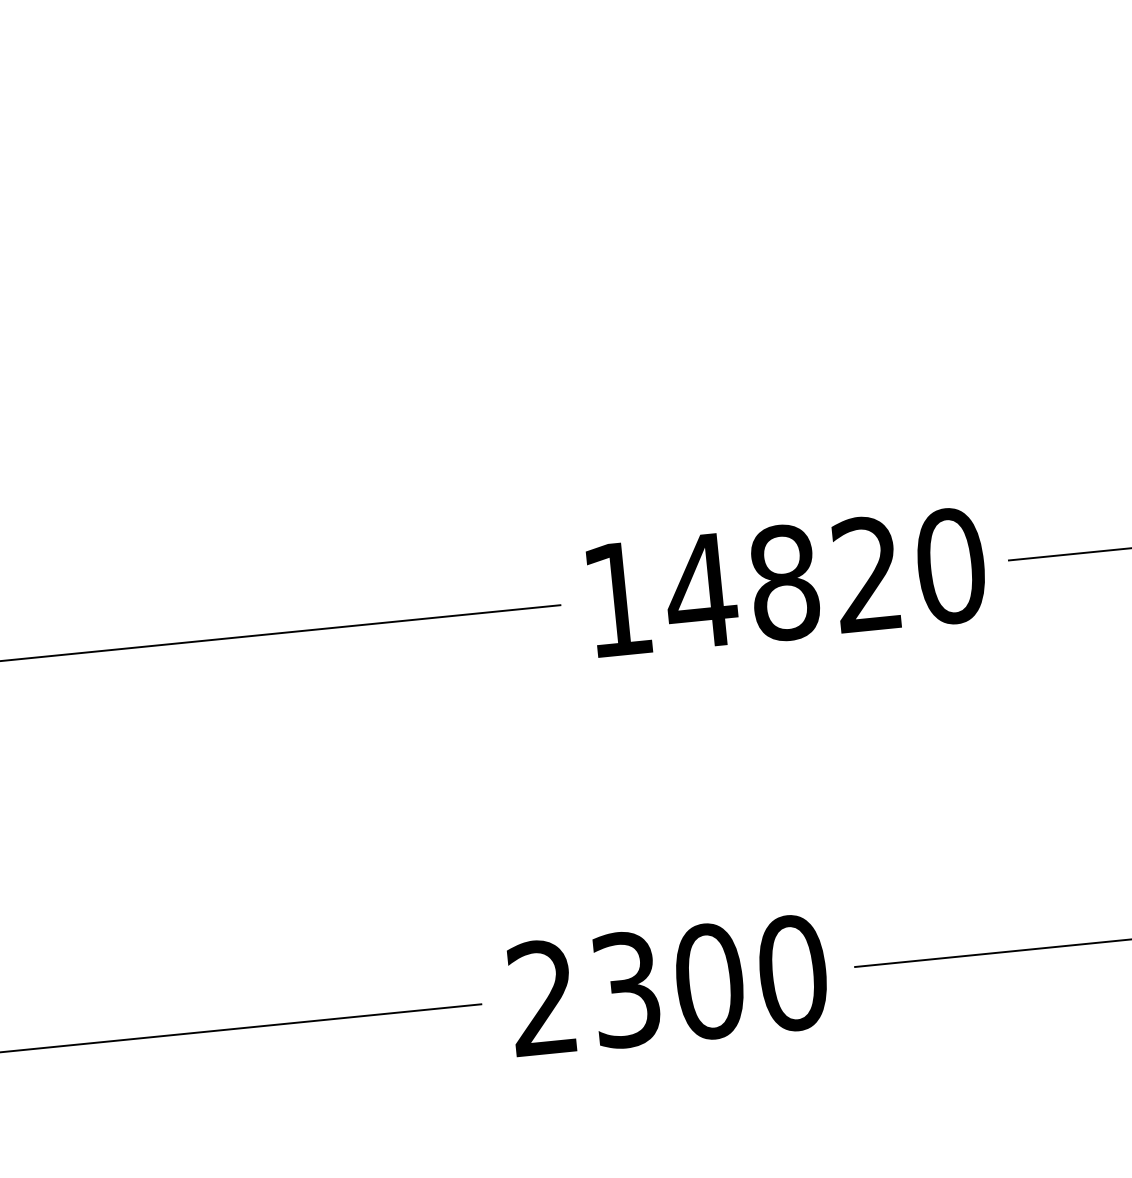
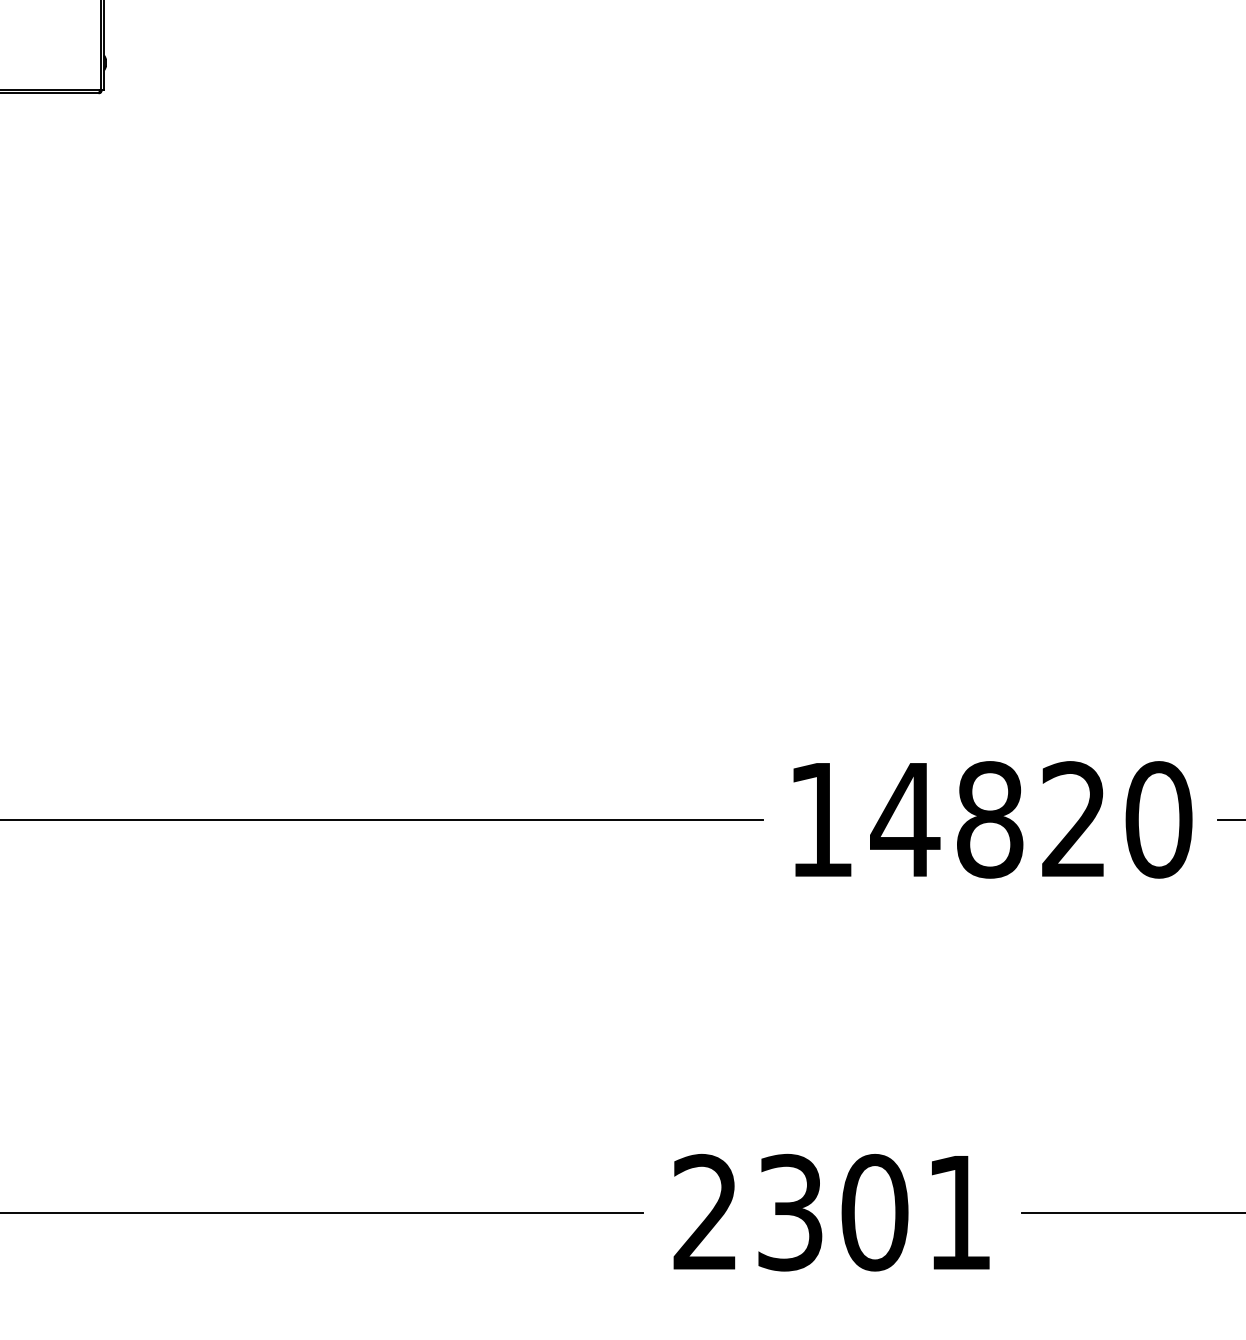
text: (793, 973) -> (959, 1212), 2300 -> 2301

